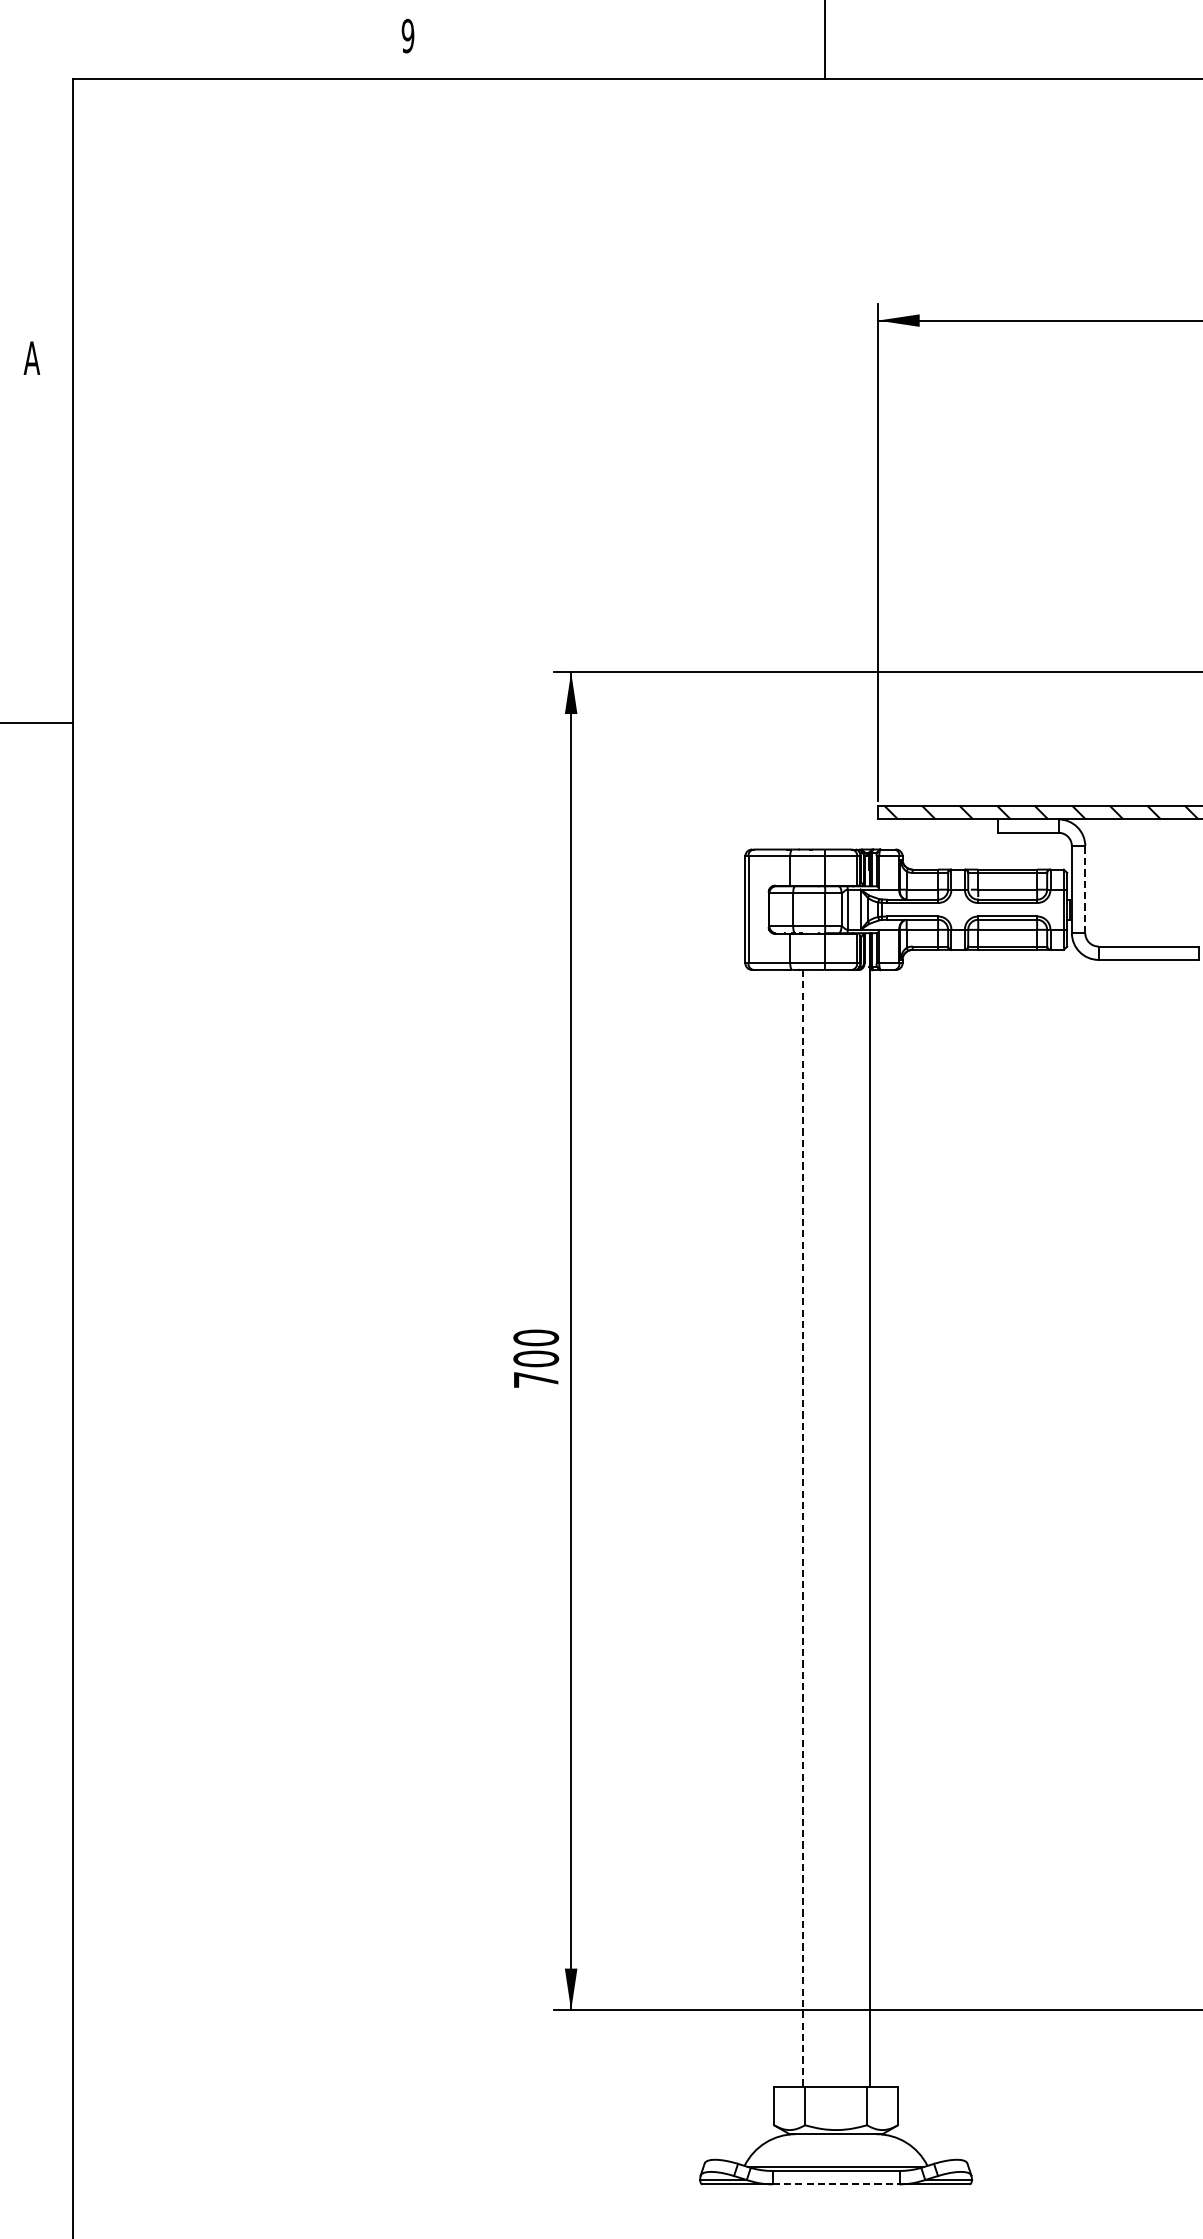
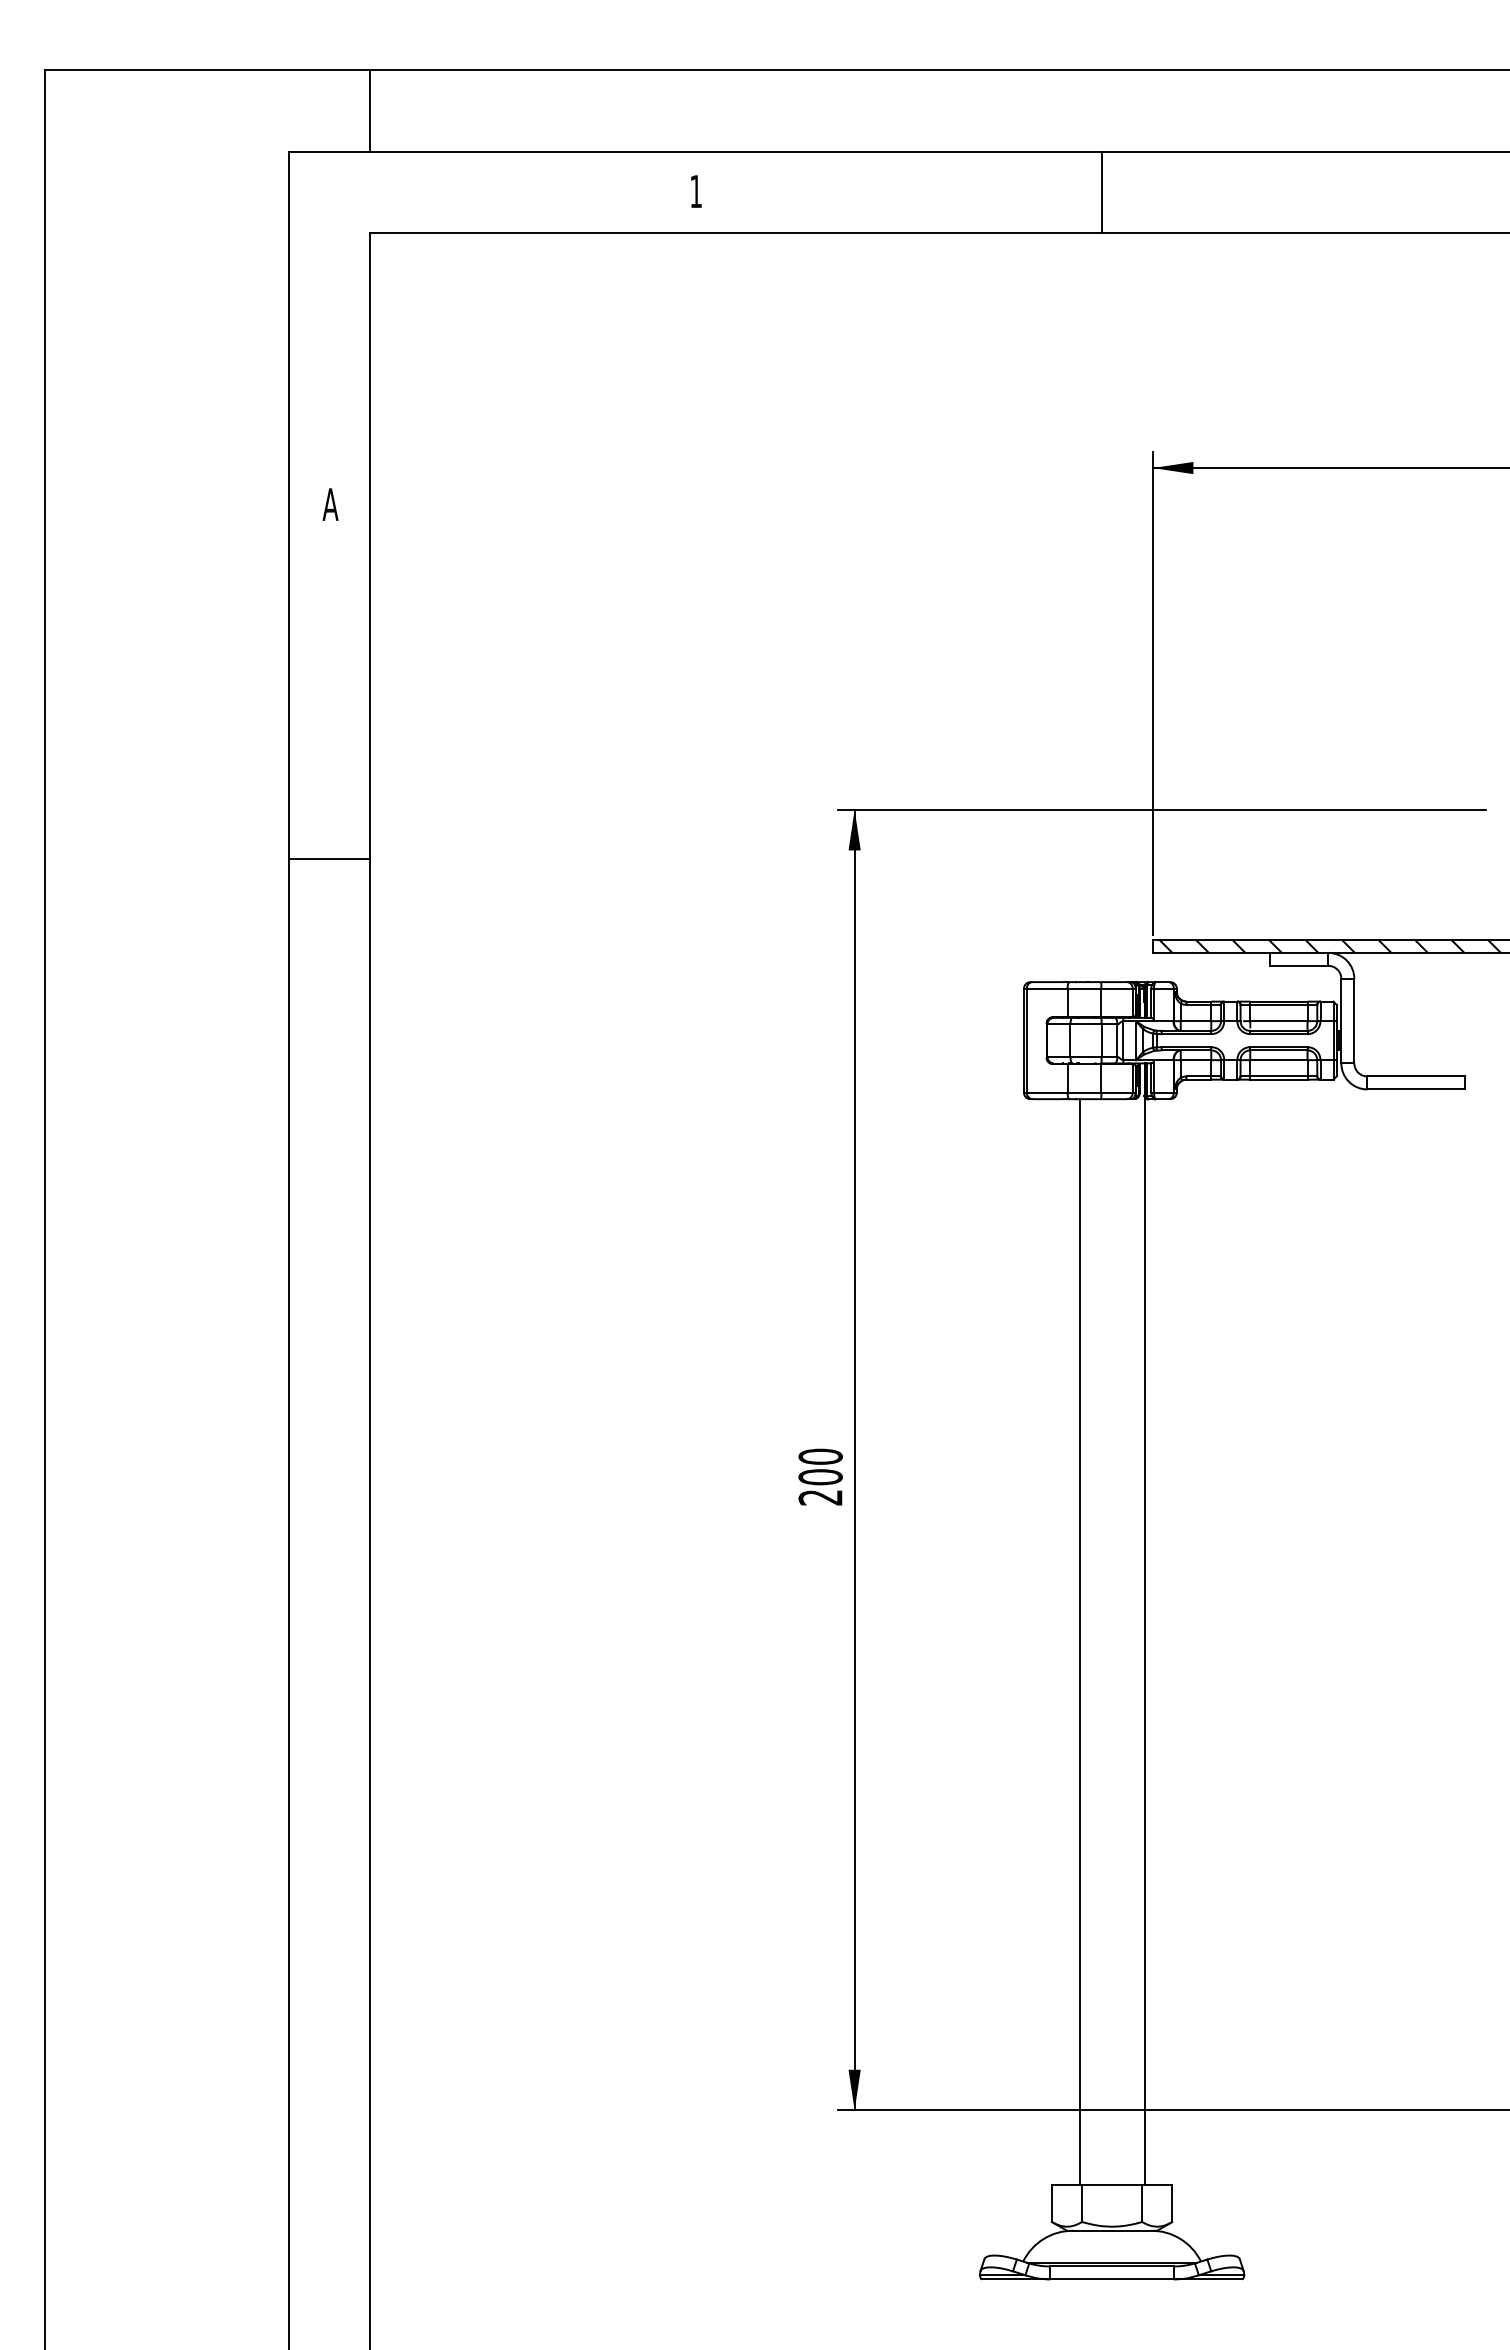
text: (408, 36) -> (696, 191), 9 -> 1
line: (1085, 889) -> (1354, 1020), dashed -> solid
text: (536, 1379) -> (820, 1497), 700 -> 200
line: (802, 1528) -> (1079, 1642), dashed -> solid
line: (836, 2184) -> (1112, 2279), dashed -> solid

